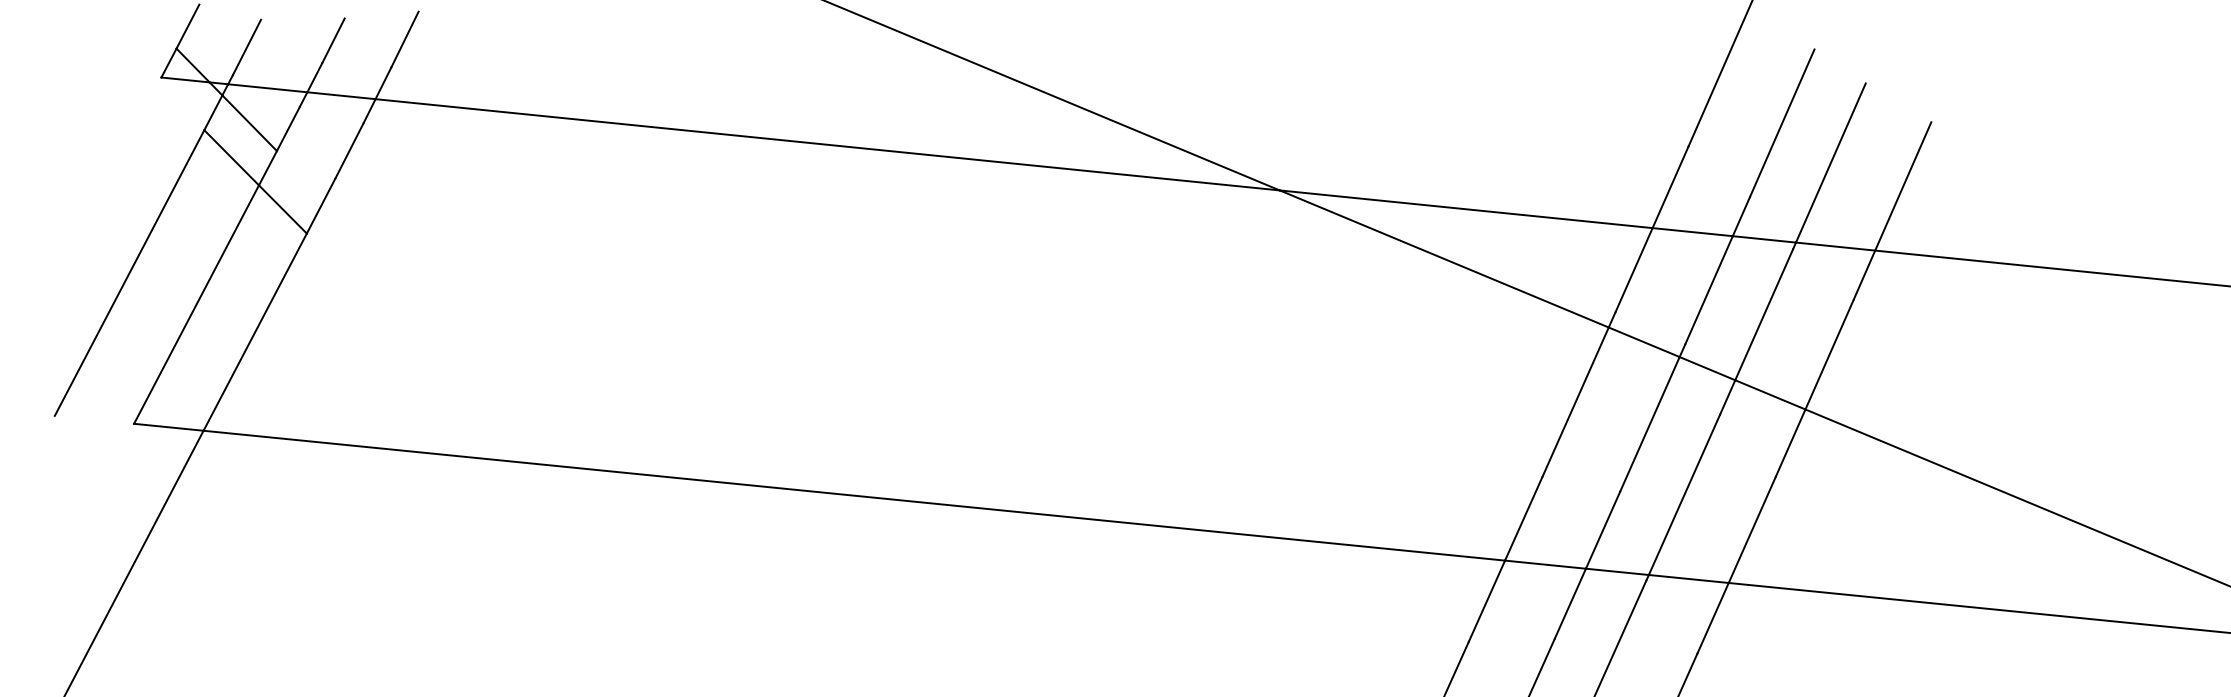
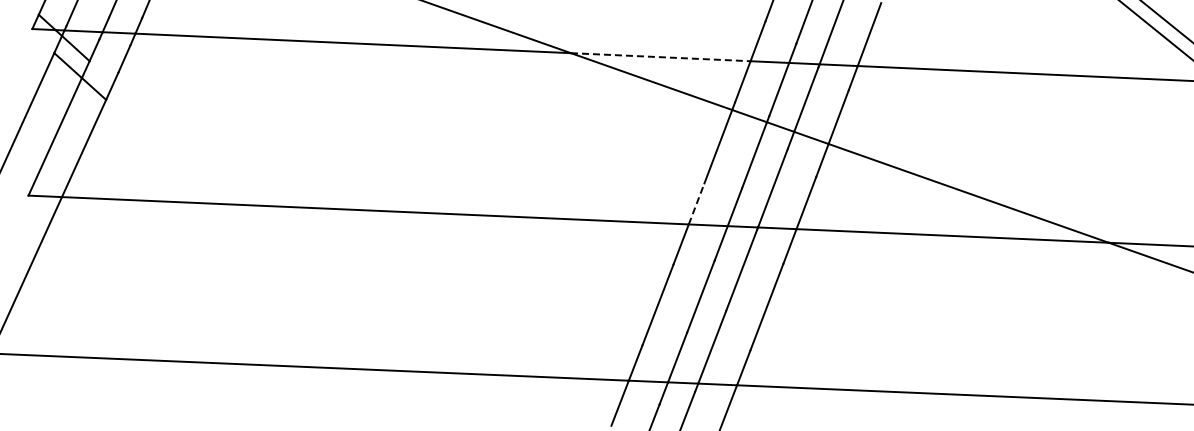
line: (1465, 209) -> (660, 57), solid -> dashed
line: (1523, 517) -> (696, 203), solid -> dashed

